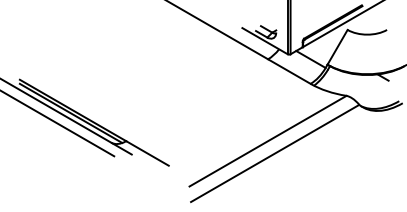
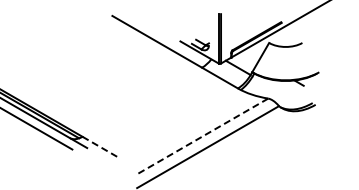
line: (267, 142) -> (201, 137), solid -> dashed
line: (147, 153) -> (100, 147), solid -> dashed

